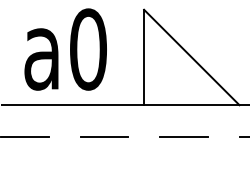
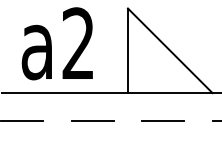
text: (88, 49) -> (78, 43), a0 -> a2

